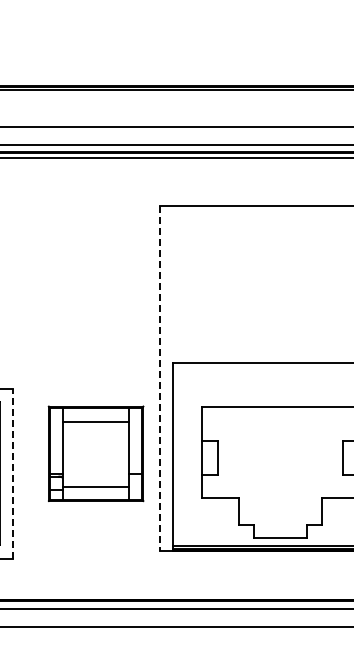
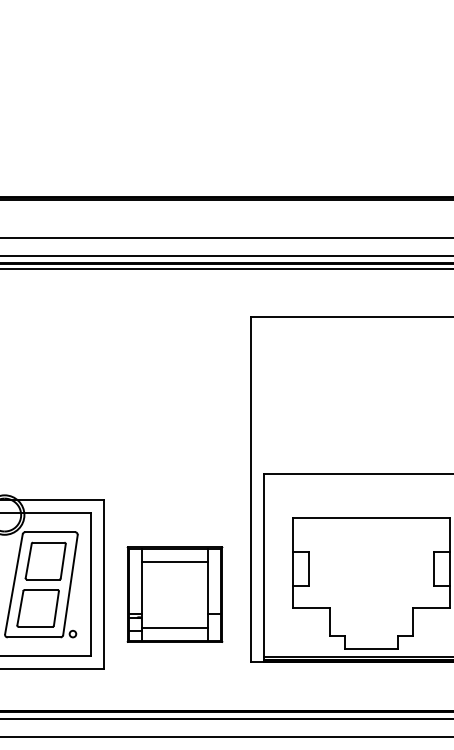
line: (160, 378) -> (251, 489), dashed -> solid
part: (95, 453) -> (174, 594), moved
line: (12, 473) -> (103, 584), dashed -> solid

